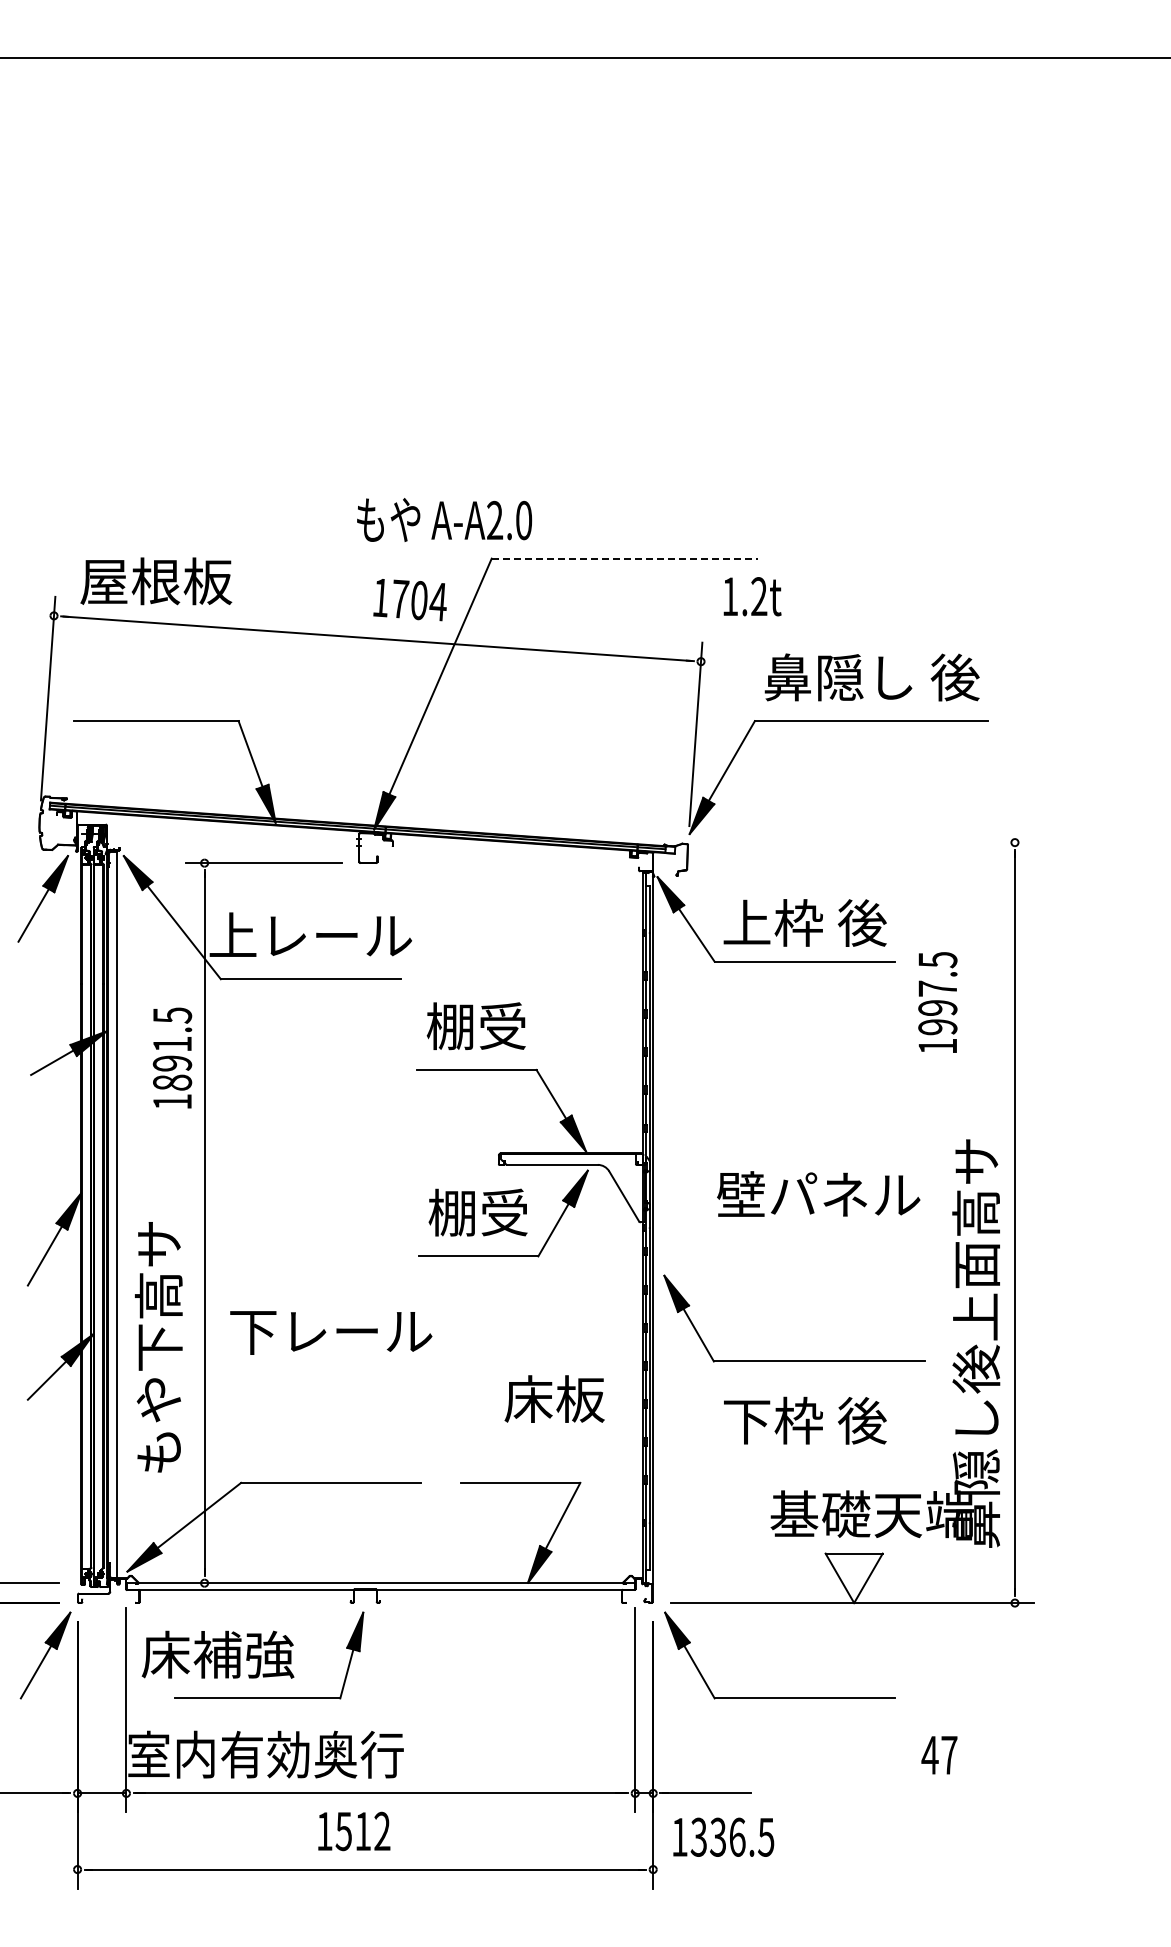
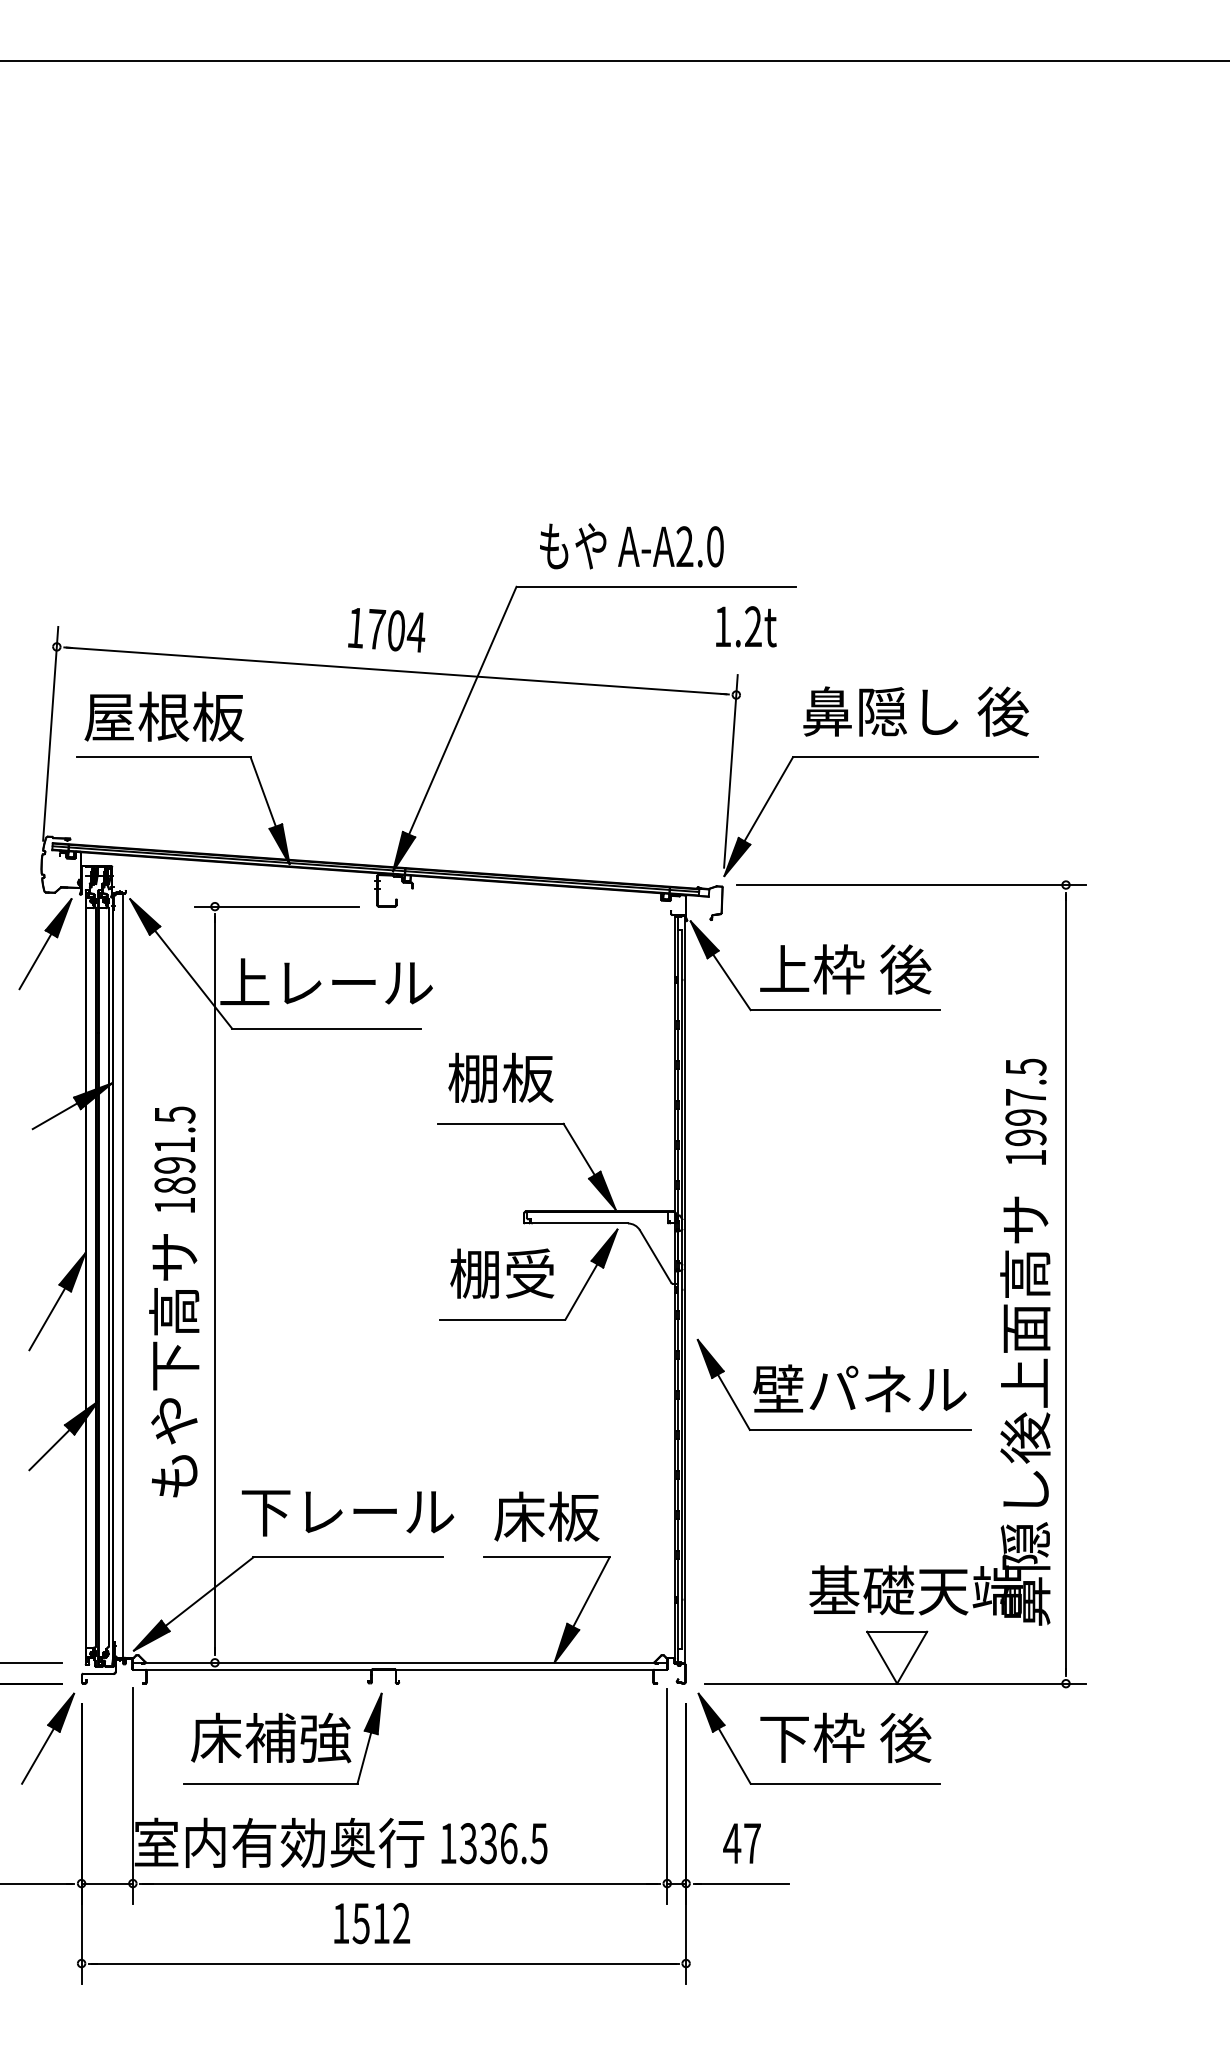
text: (444, 519) -> (631, 545), moved
line: (625, 558) -> (657, 586), dashed -> solid
text: (156, 581) -> (164, 716), moved
text: (752, 596) -> (746, 626), moved
text: (409, 600) -> (386, 630), moved
line: (867, 842) -> (911, 884), added
text: (937, 1002) -> (1025, 1111), moved
text: (502, 1026) -> (527, 1078), 棚受 -> 棚板
text: (172, 1057) -> (174, 1159), moved
text: (818, 1193) -> (859, 1387), moved
text: (331, 1332) -> (348, 1512), moved
text: (158, 1347) -> (173, 1365), moved
text: (554, 1398) -> (546, 1516), moved
text: (805, 1420) -> (846, 1737), moved
text: (217, 1654) -> (270, 1737), moved
text: (939, 1755) -> (742, 1843), moved
text: (723, 1836) -> (494, 1842), moved

